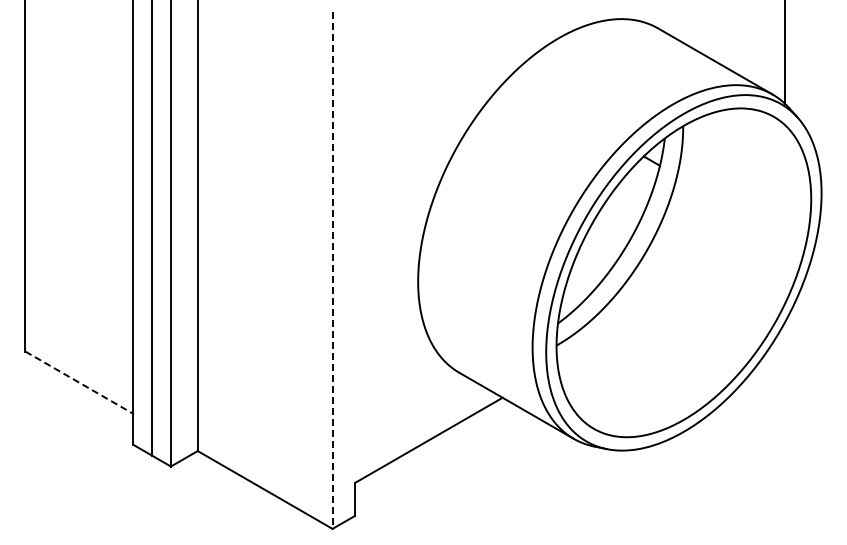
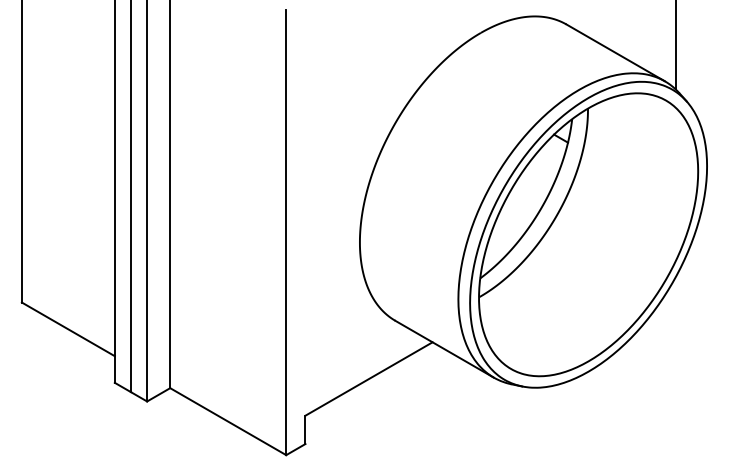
line: (332, 270) -> (286, 232), dashed -> solid
line: (79, 382) -> (68, 329), dashed -> solid

